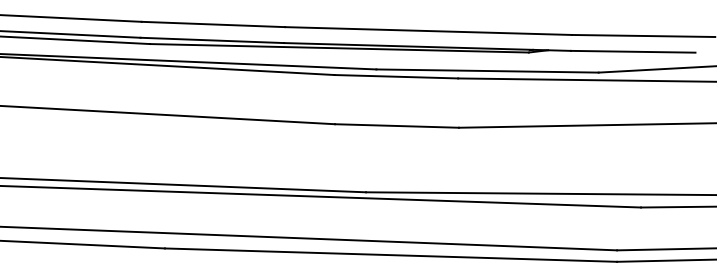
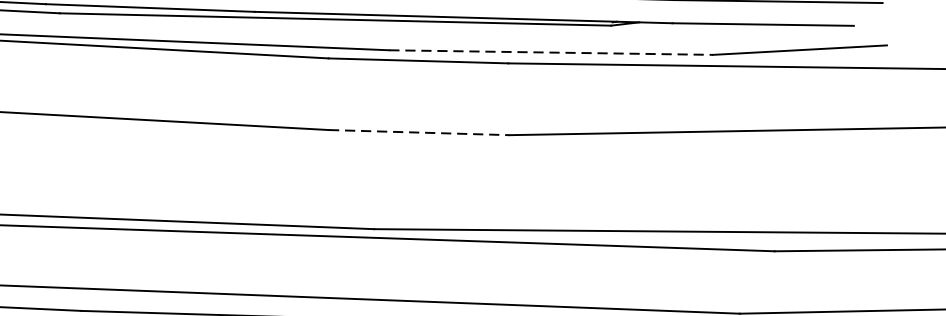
line: (488, 71) -> (552, 53), solid -> dashed
line: (397, 126) -> (420, 133), solid -> dashed

